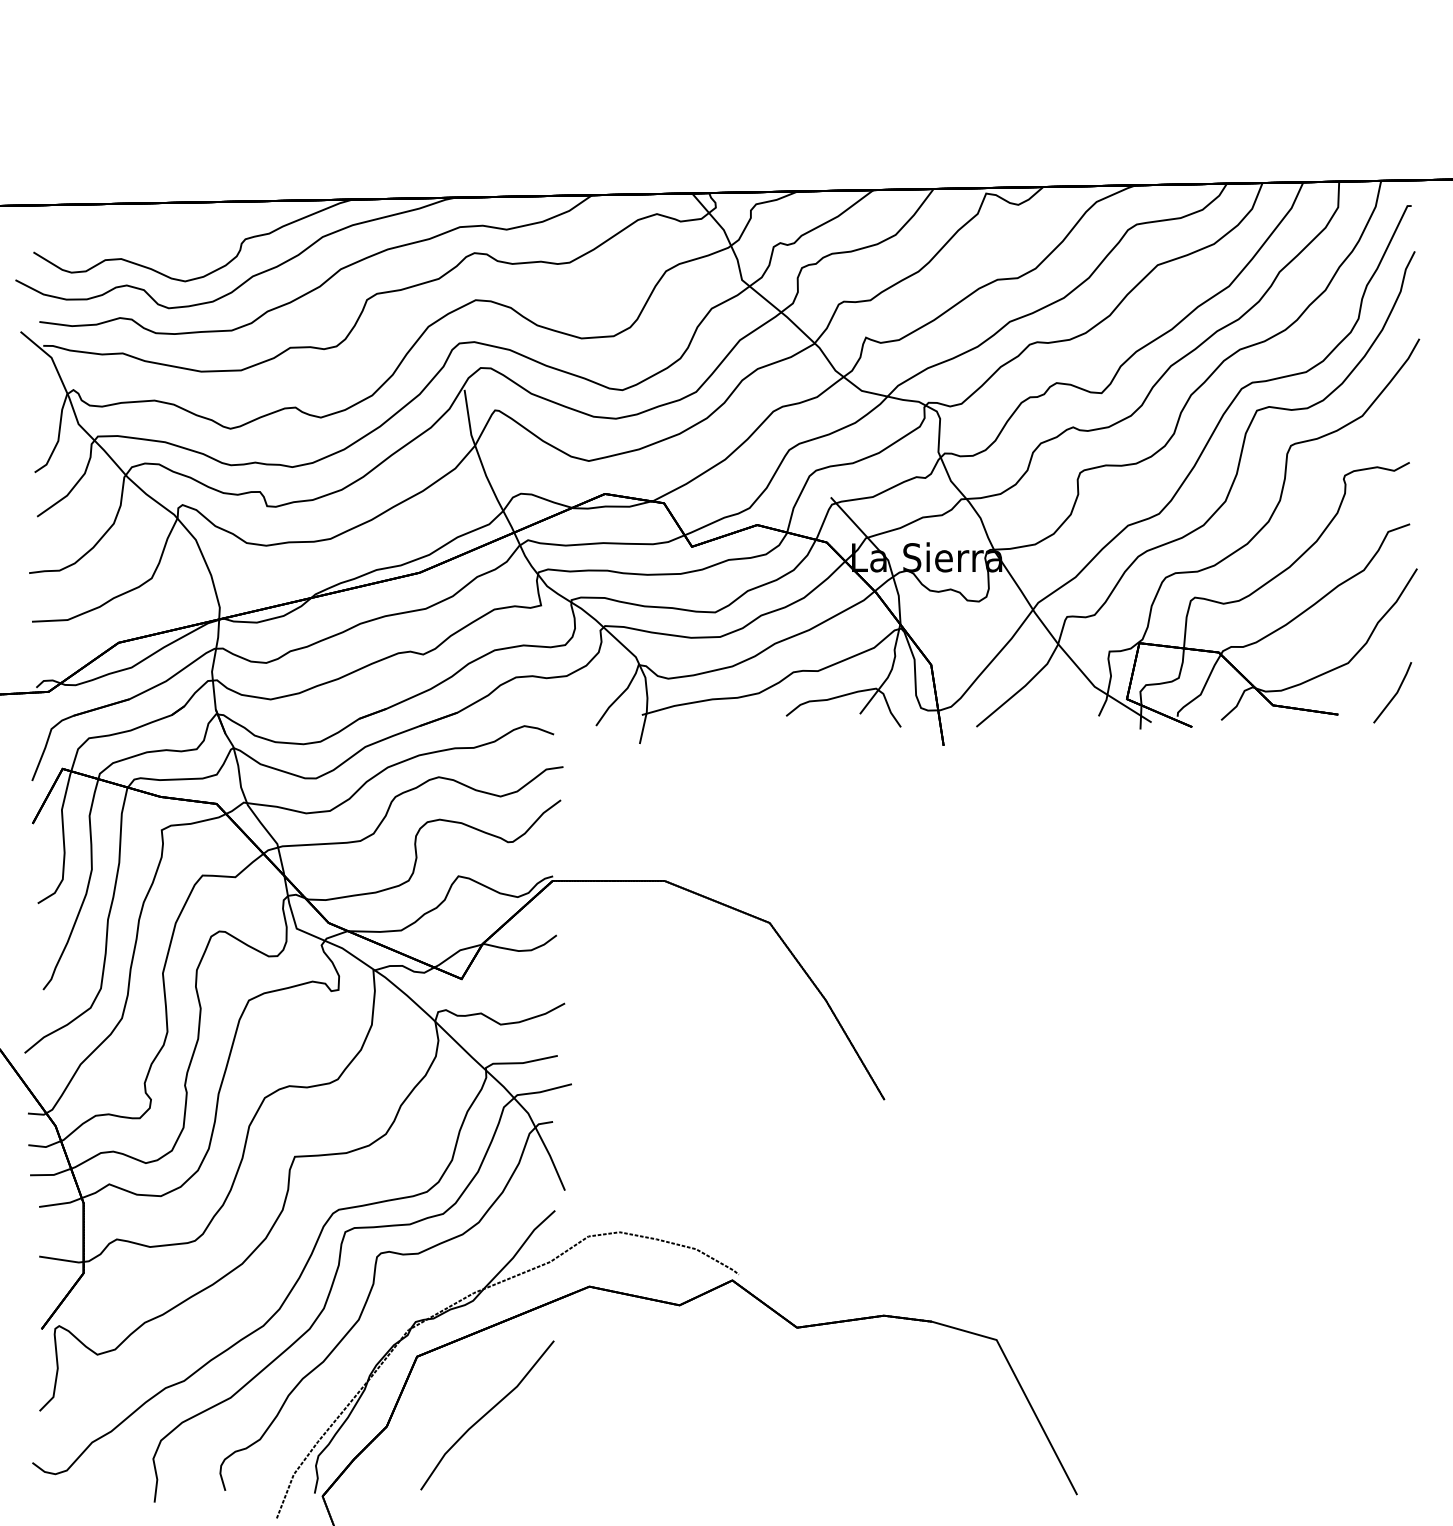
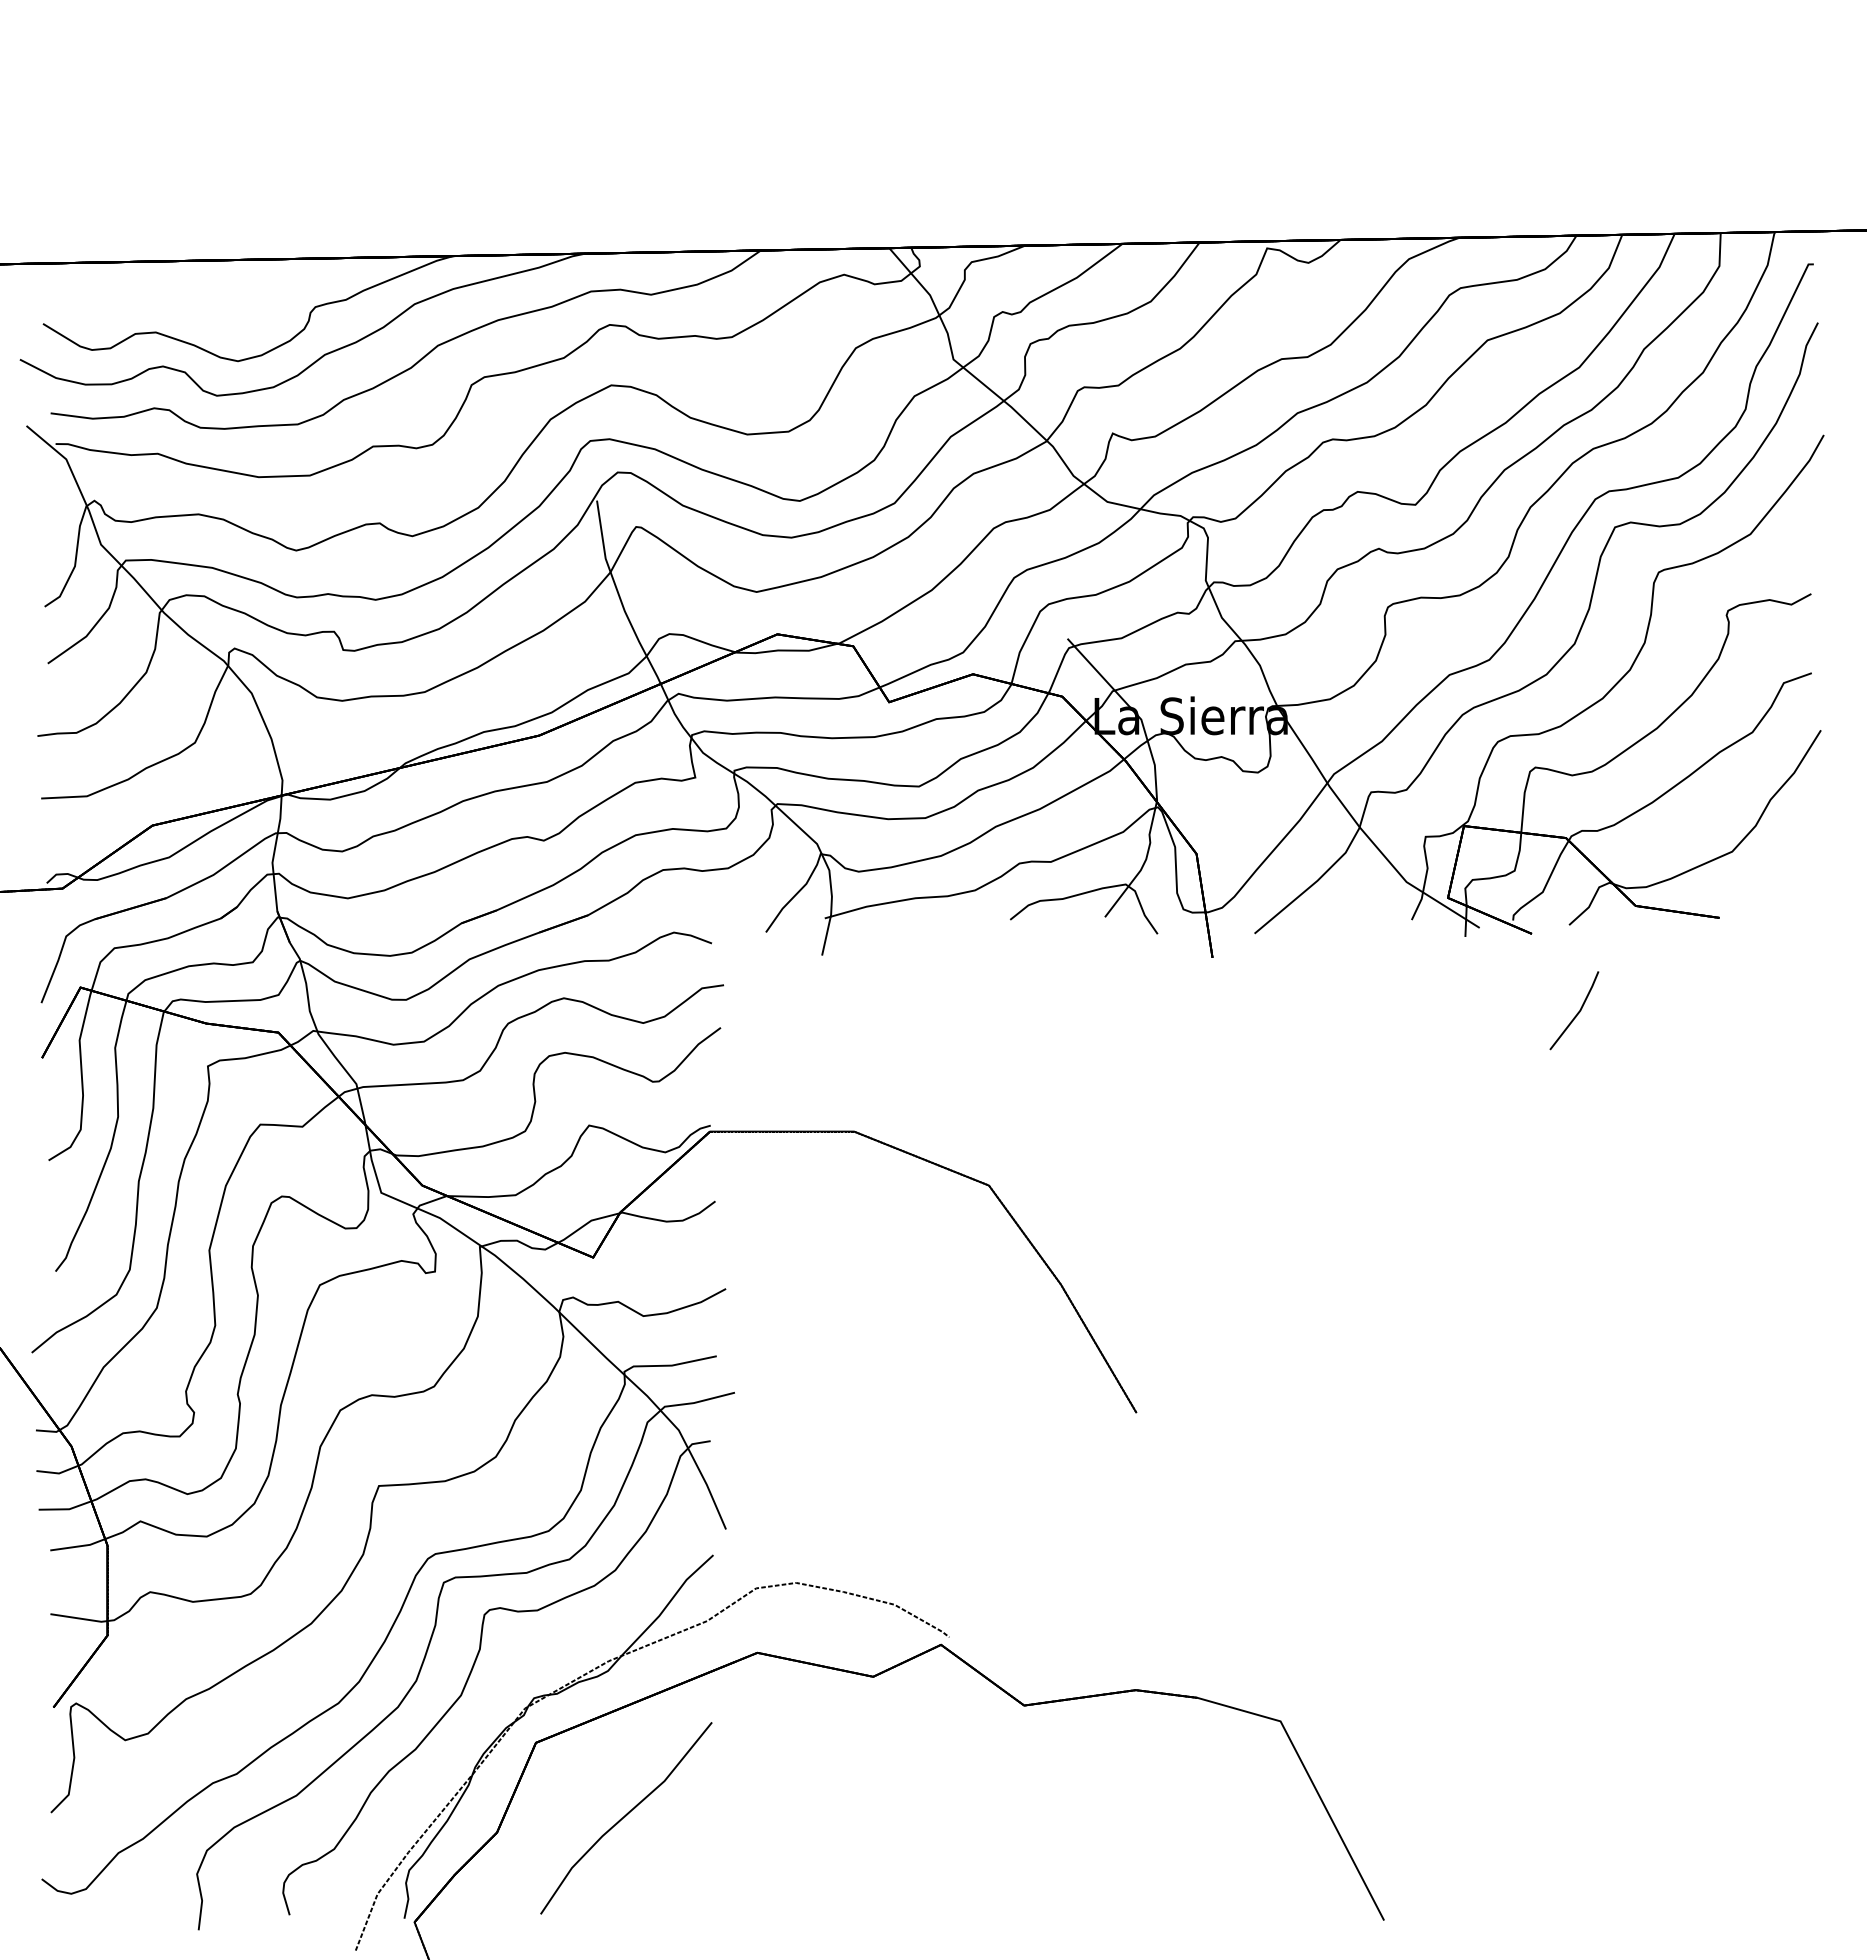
part: (1392, 692) -> (1574, 1010), moved

